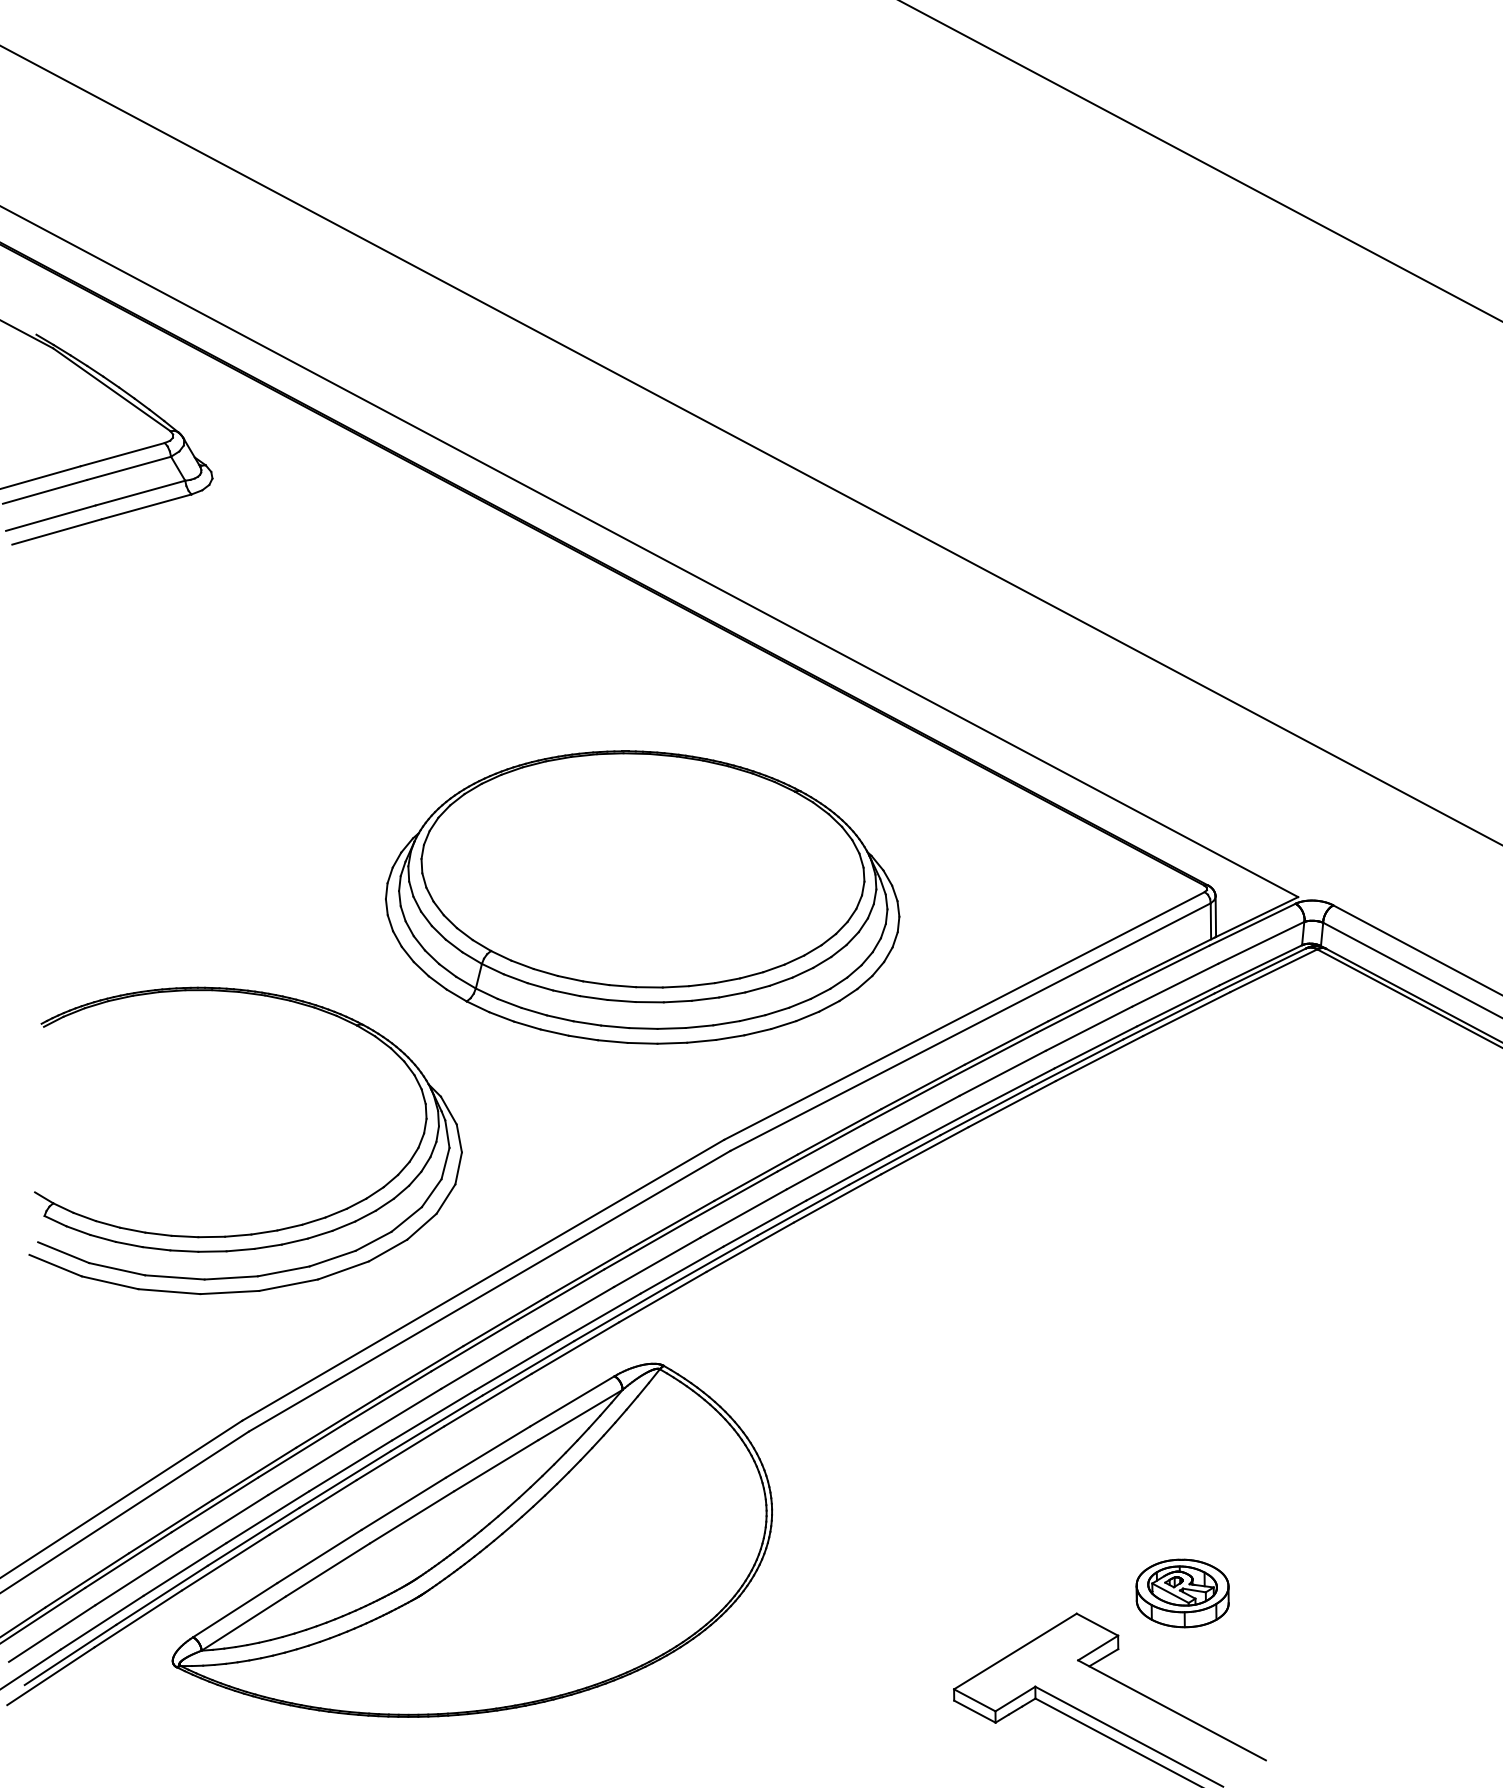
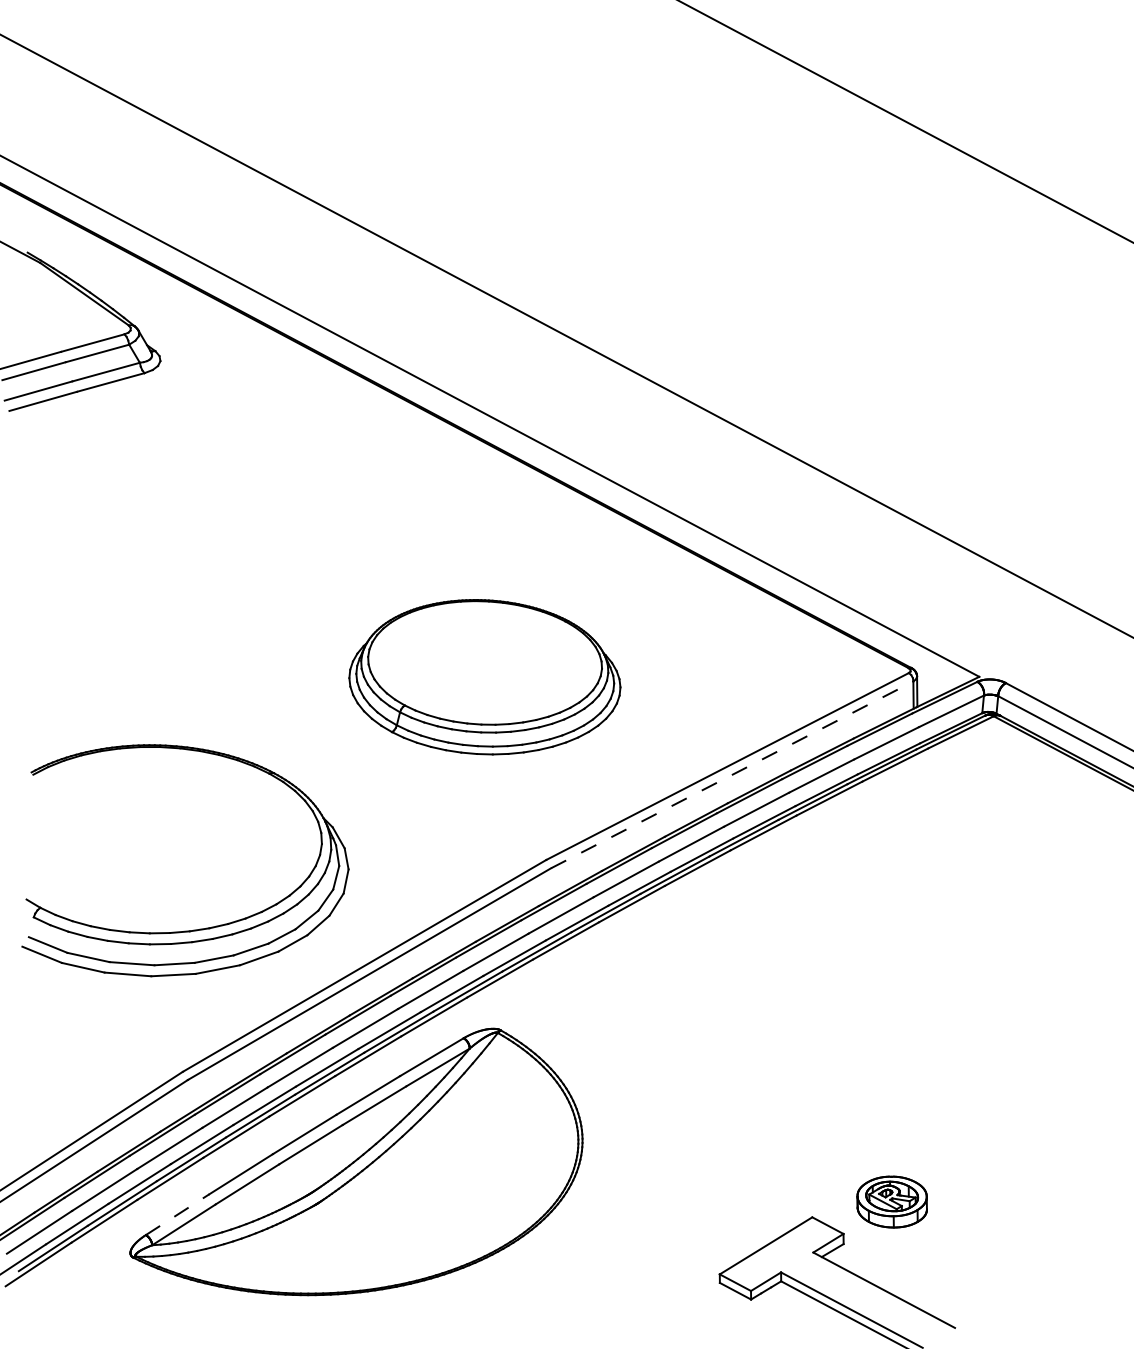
part: (642, 897) -> (484, 677), size x0.7
line: (970, 1026) -> (732, 774), solid -> dashed
line: (235, 1609) -> (177, 1214), solid -> dashed

